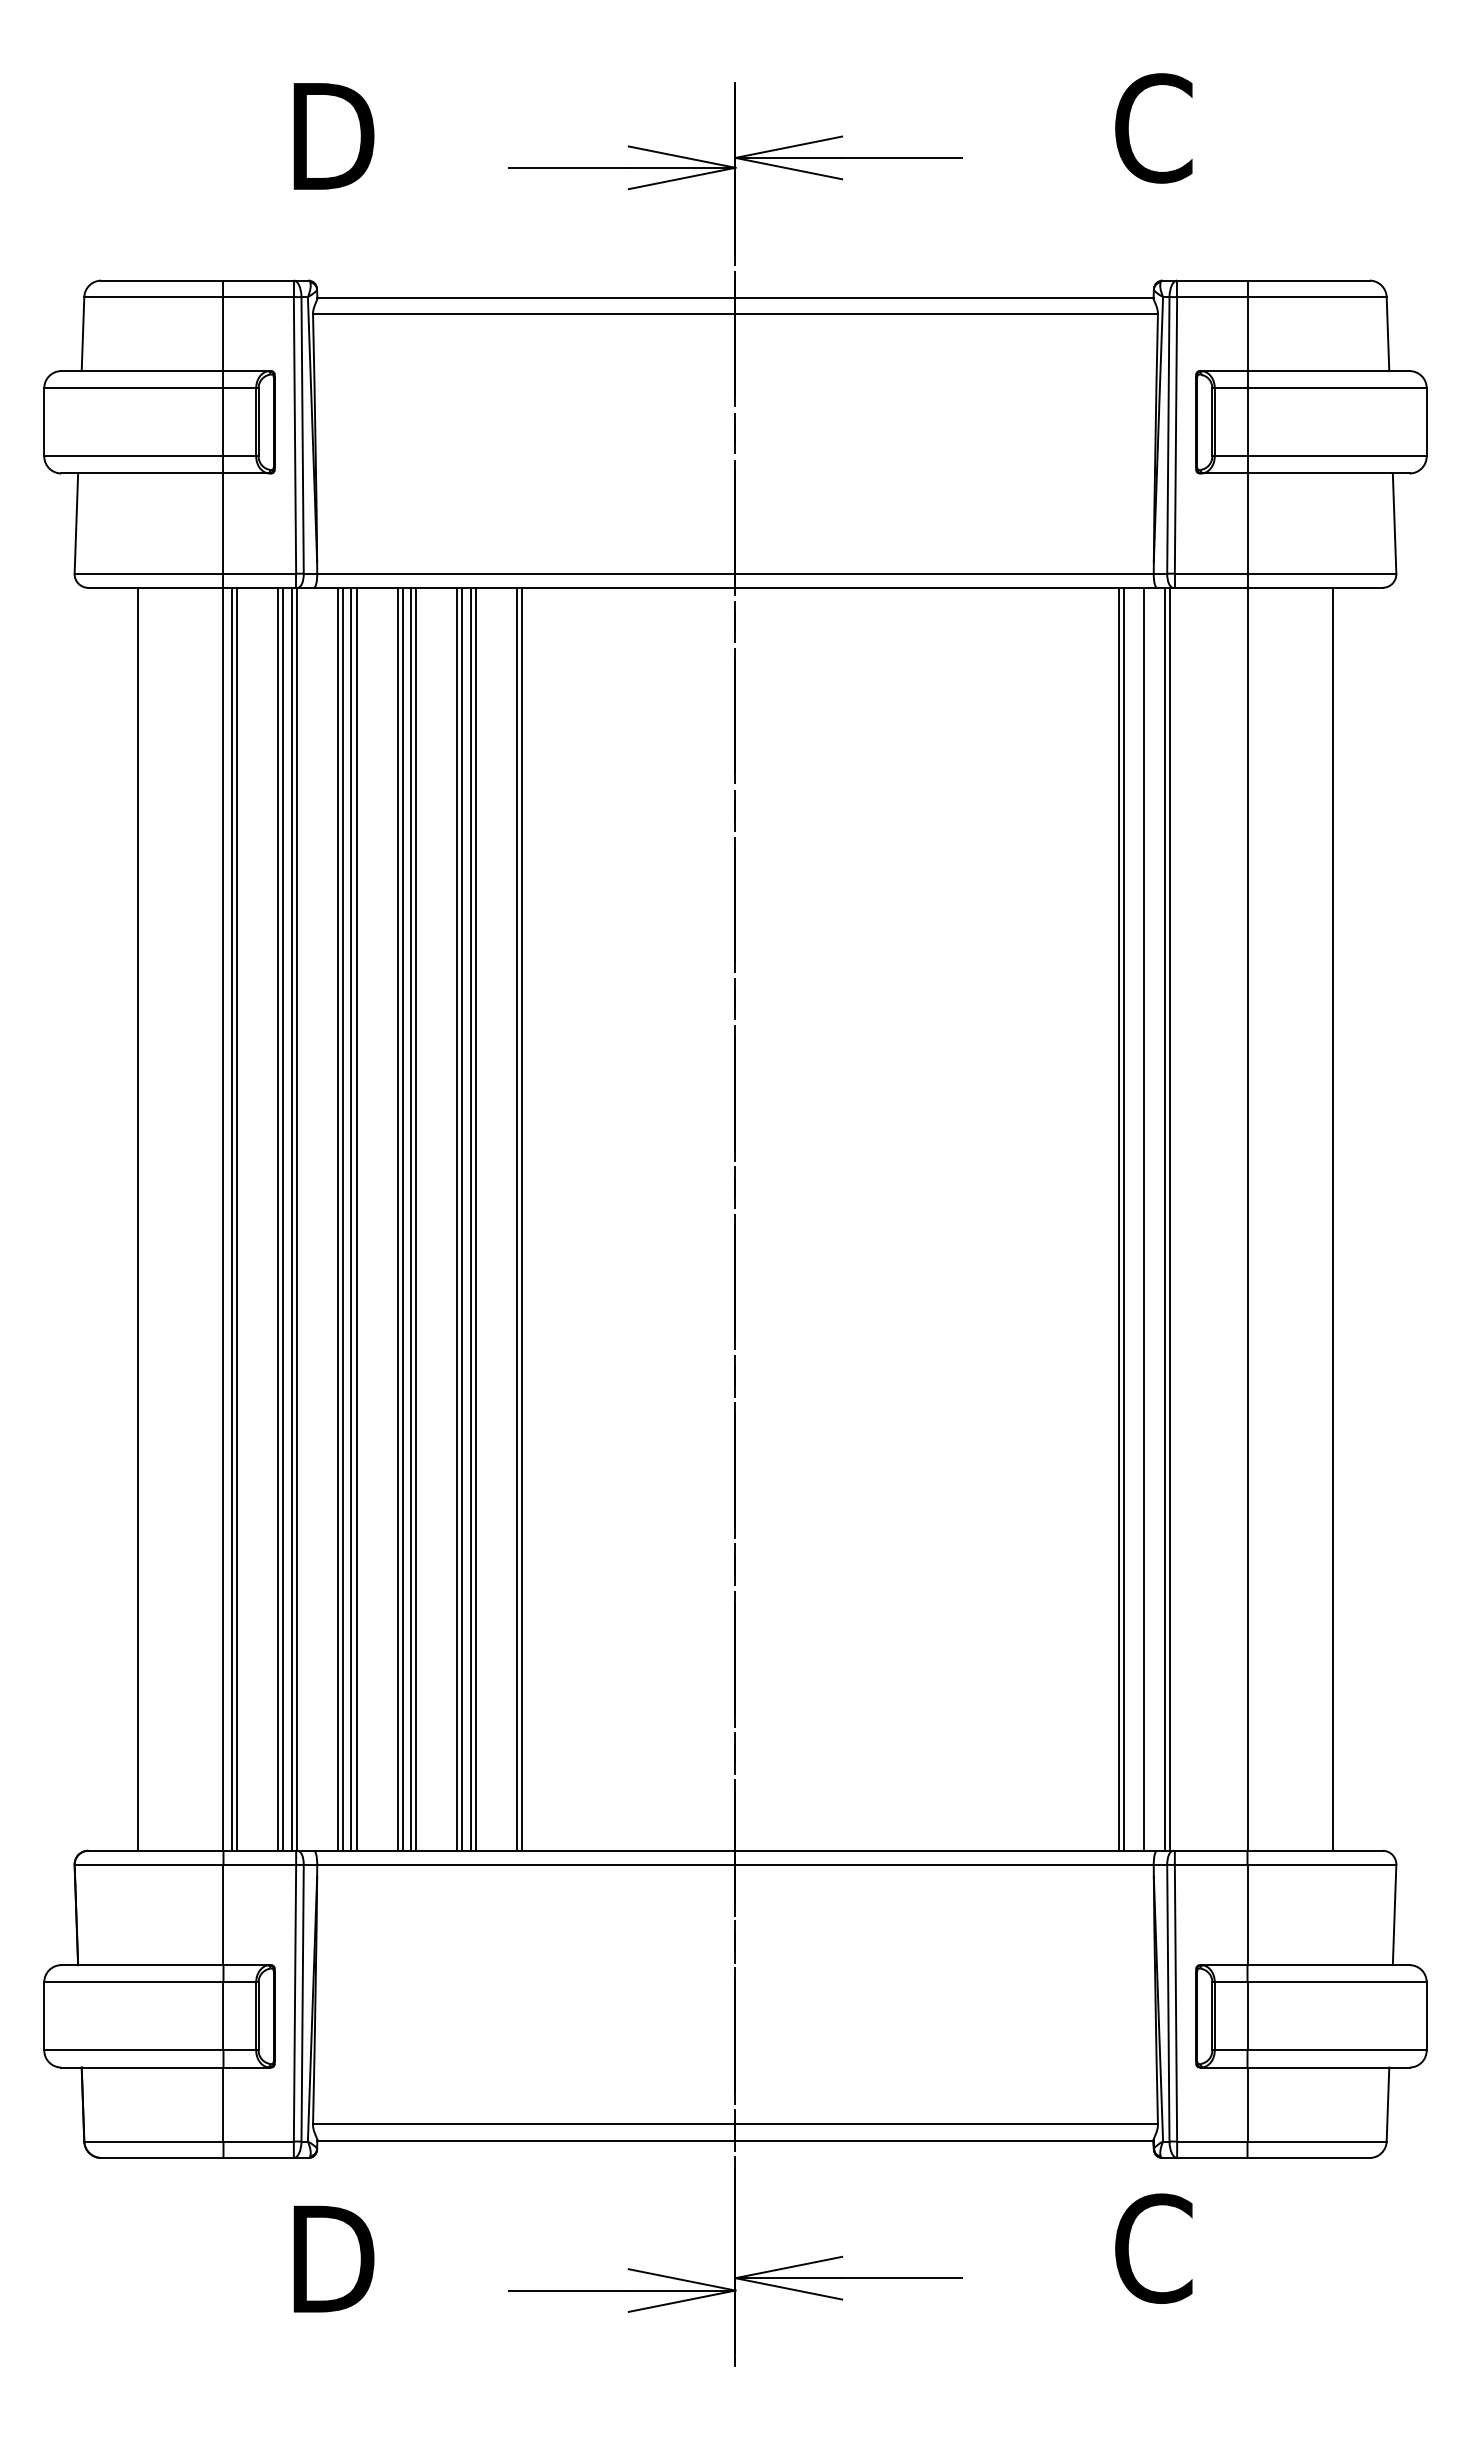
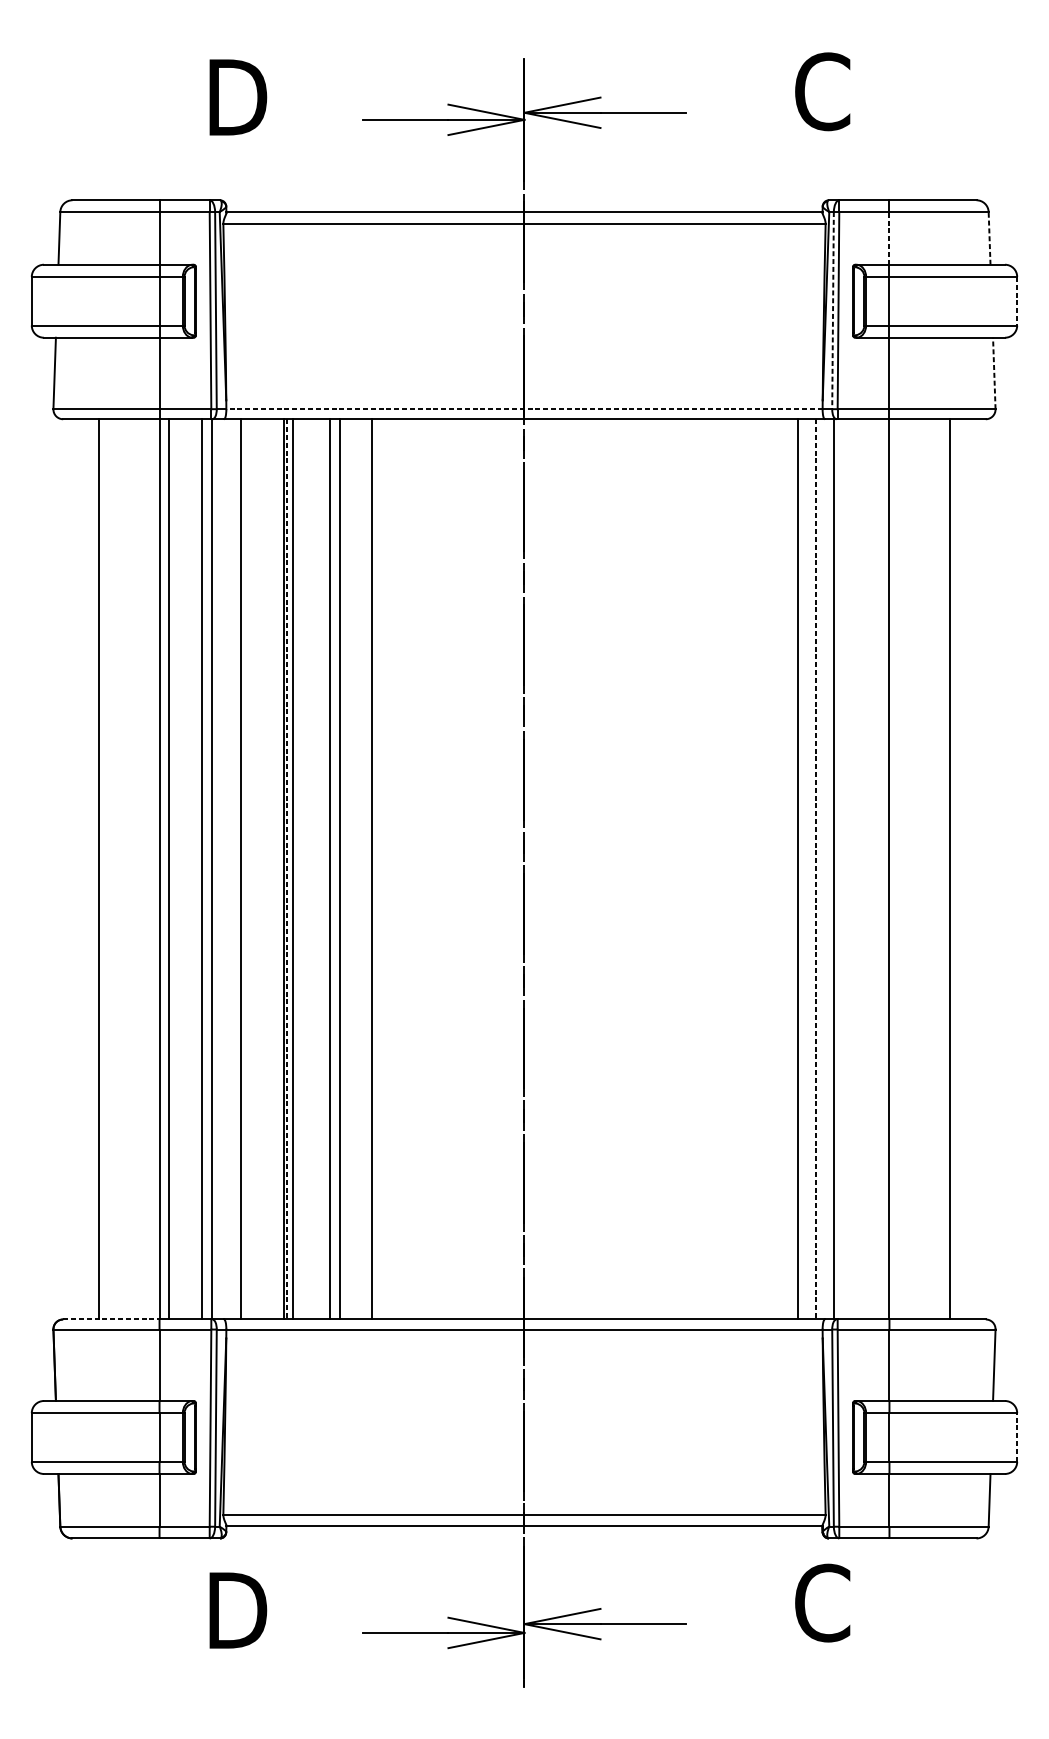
line: (1387, 333) -> (989, 237), solid -> dashed
line: (1247, 334) -> (889, 238), solid -> dashed
line: (1426, 422) -> (1017, 301), solid -> dashed
line: (1168, 435) -> (833, 310), solid -> dashed
line: (1394, 523) -> (994, 373), solid -> dashed
line: (734, 573) -> (523, 409), solid -> dashed
line: (232, 1218) -> (165, 868), removed
line: (278, 1218) -> (198, 868), removed
line: (291, 1218) -> (208, 868), removed
line: (342, 1218) -> (244, 868), removed
line: (351, 1218) -> (250, 868), removed
line: (356, 1218) -> (254, 868), removed
line: (416, 1218) -> (297, 868), removed
line: (457, 1218) -> (326, 868), removed
line: (470, 1218) -> (335, 868), removed
line: (517, 1218) -> (369, 868), removed
line: (1123, 1218) -> (801, 868), removed
line: (1164, 1218) -> (830, 868), removed
line: (402, 1219) -> (287, 869), solid -> dashed
line: (1144, 1219) -> (816, 869), solid -> dashed
line: (155, 1850) -> (111, 1319), solid -> dashed
line: (1426, 2015) -> (1017, 1436), solid -> dashed

